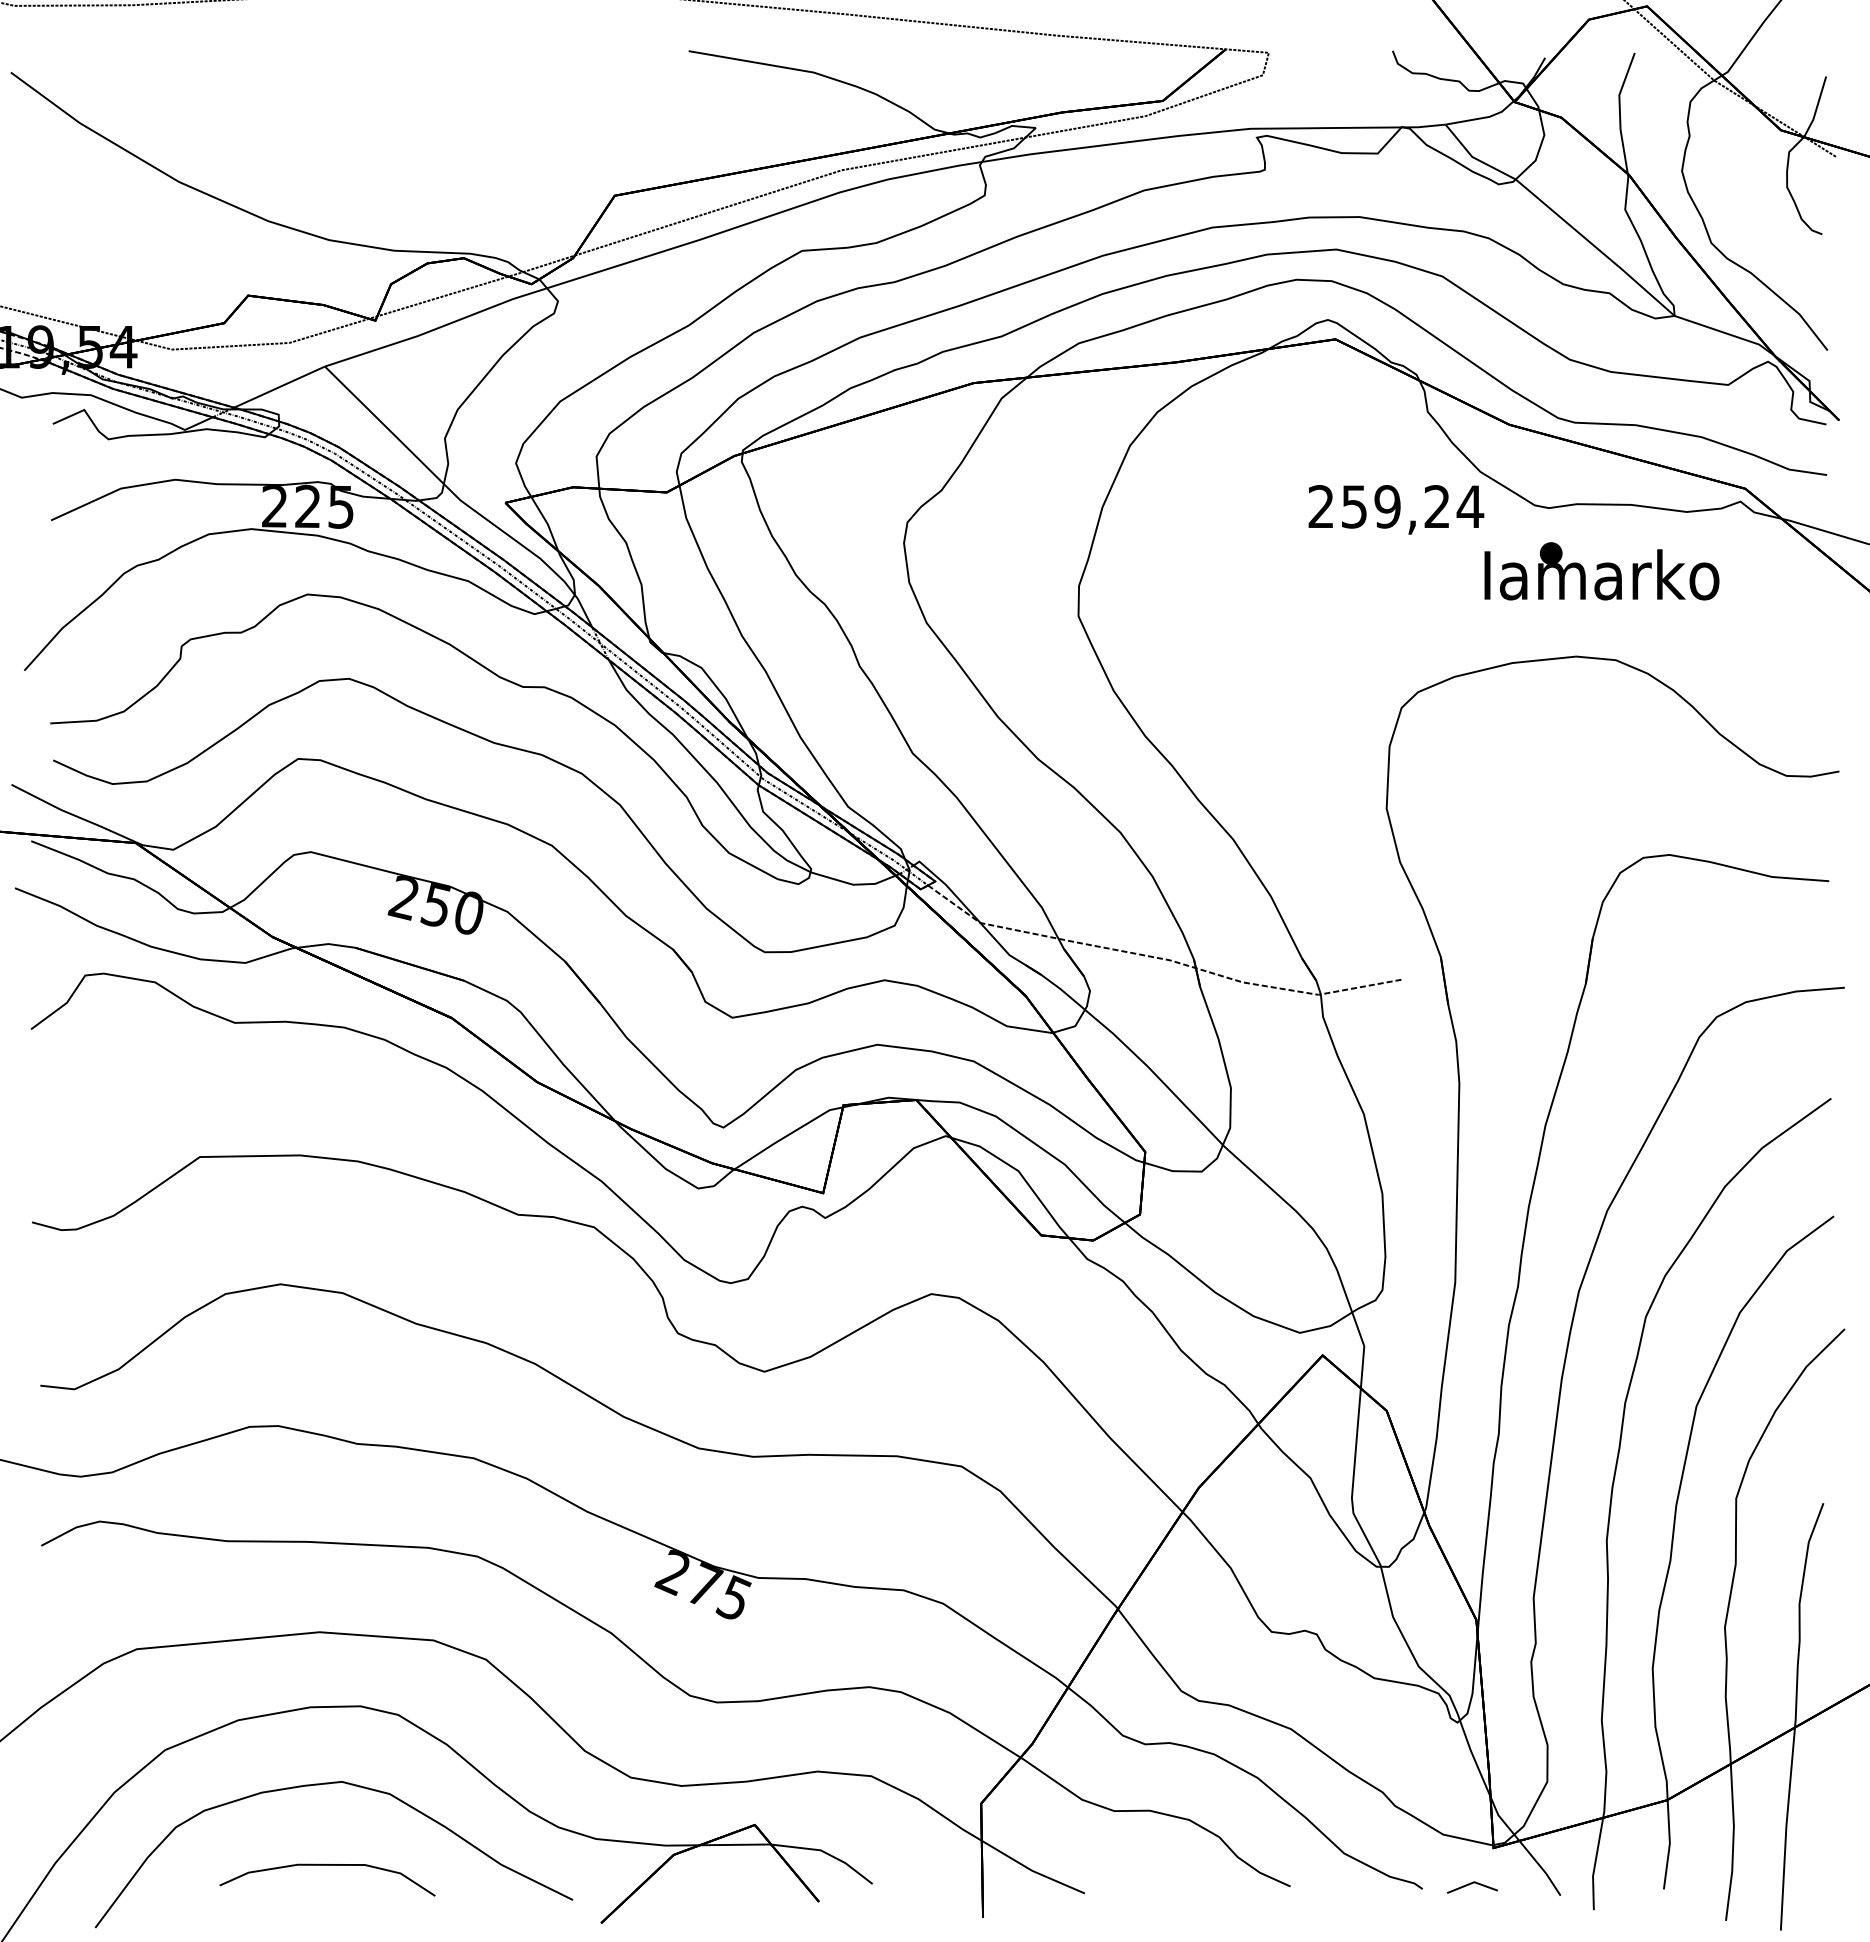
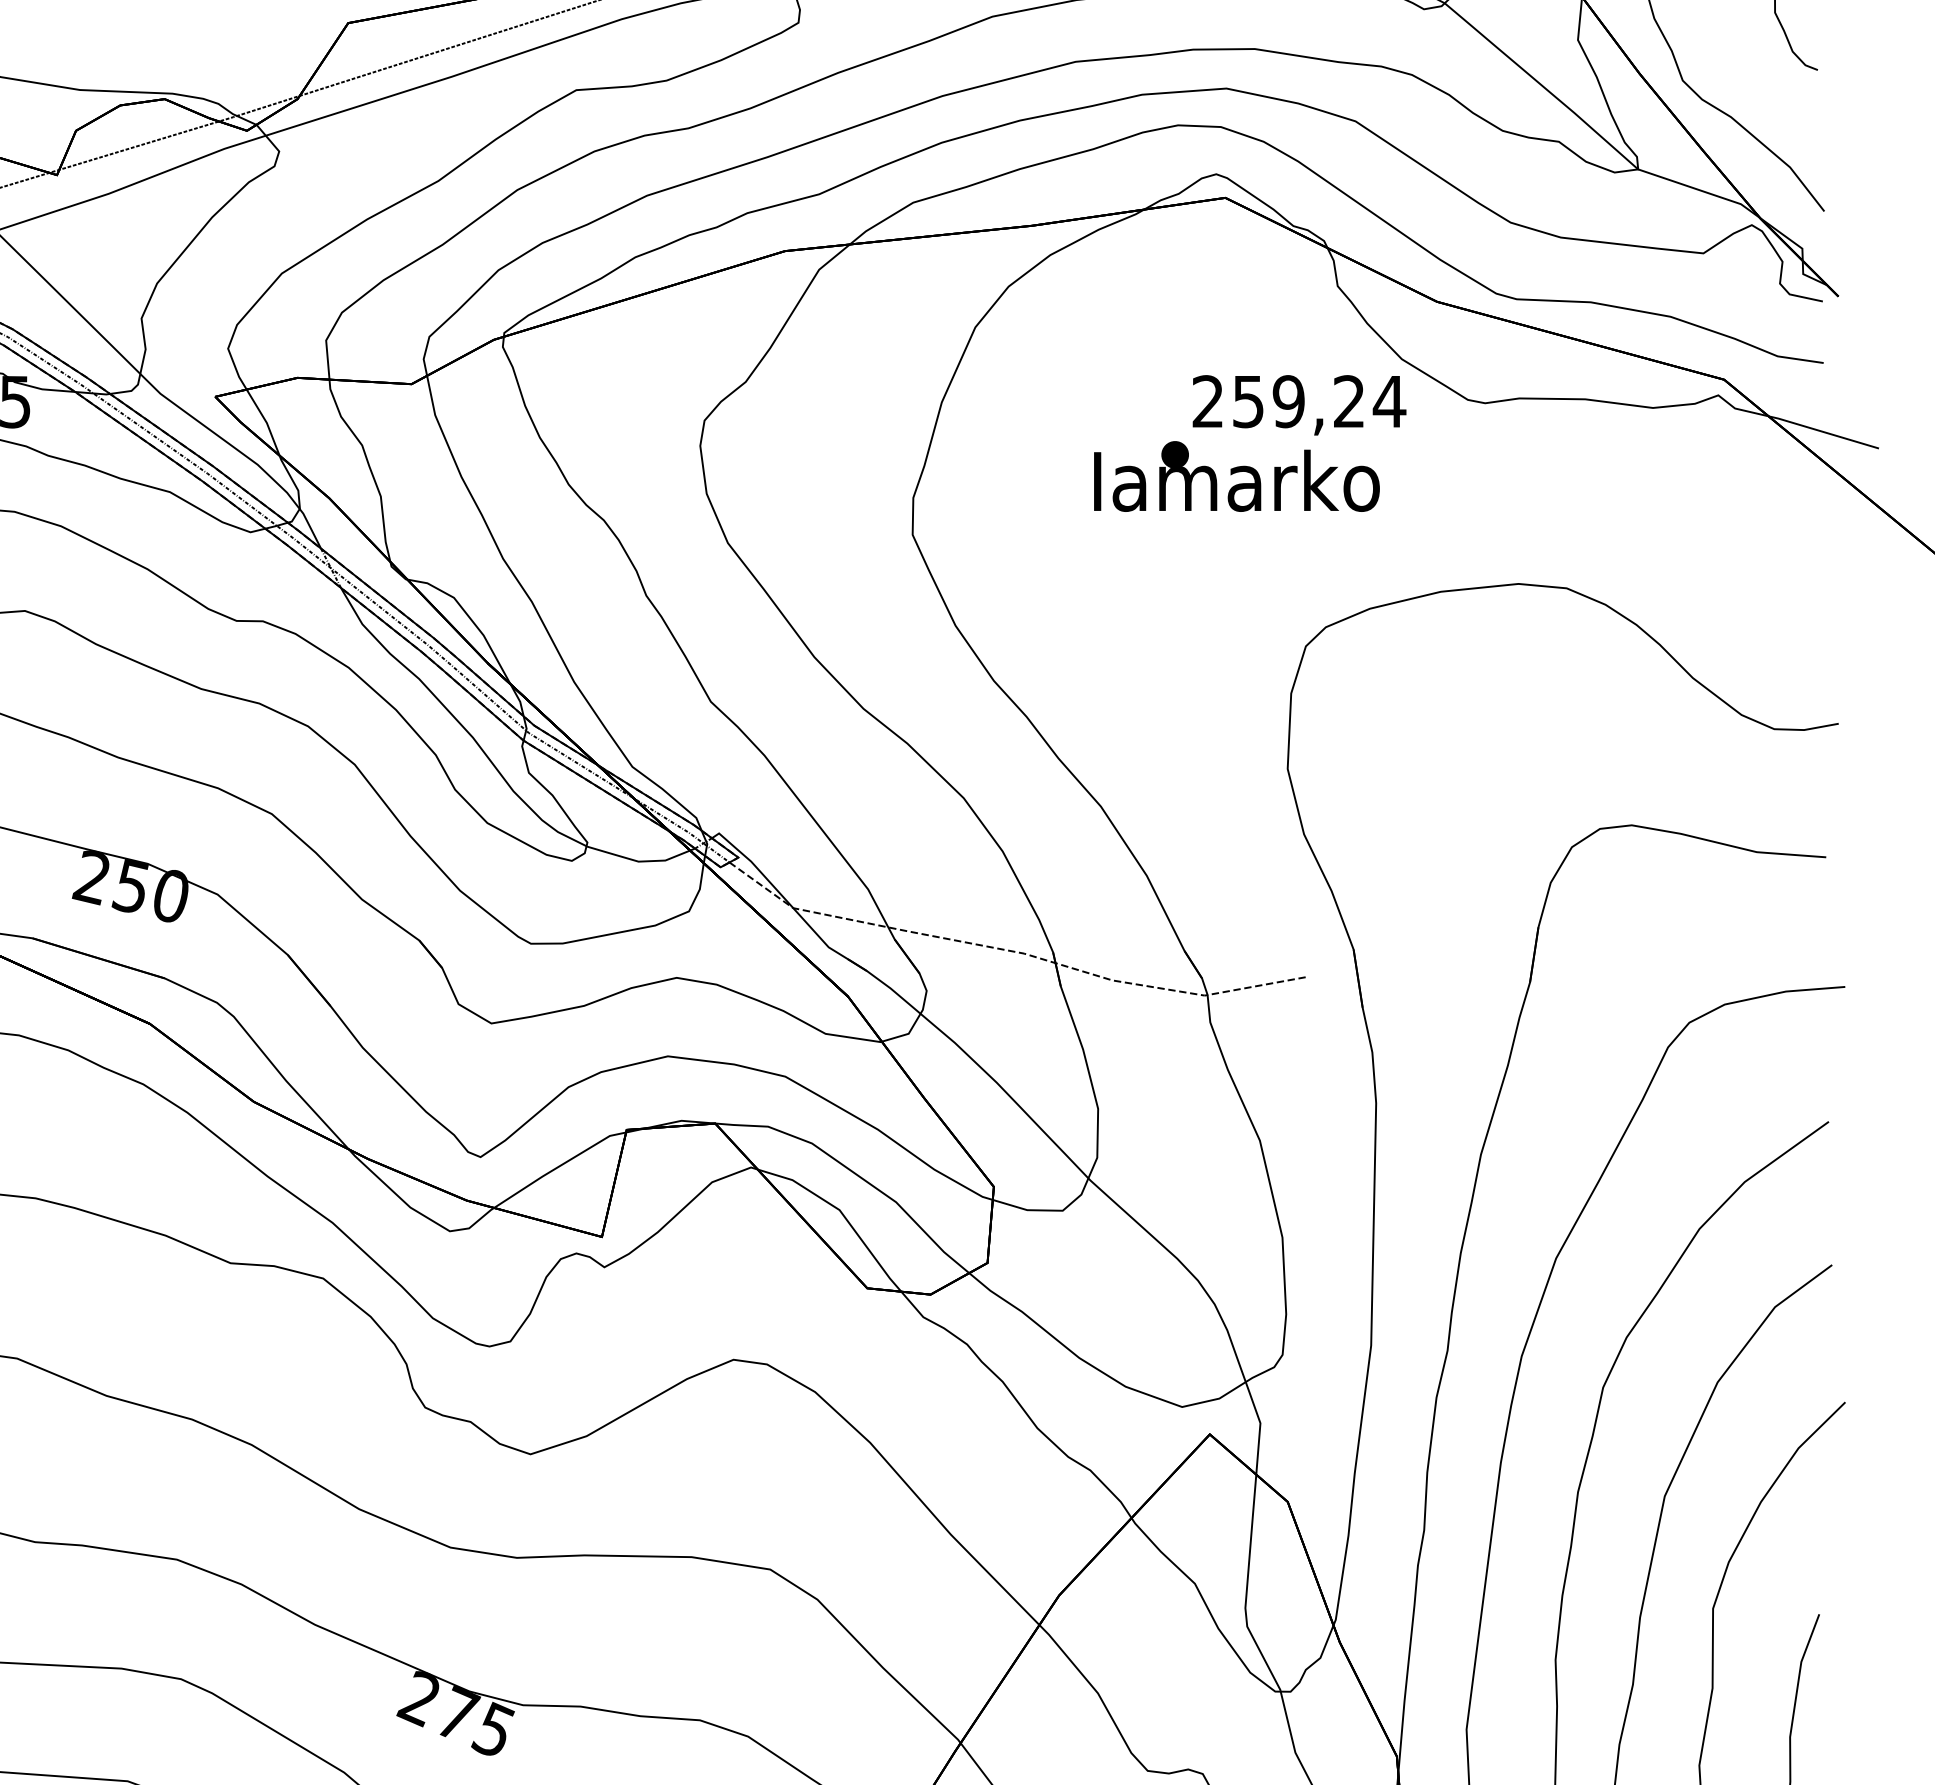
text: (1601, 571) -> (1236, 476), moved

